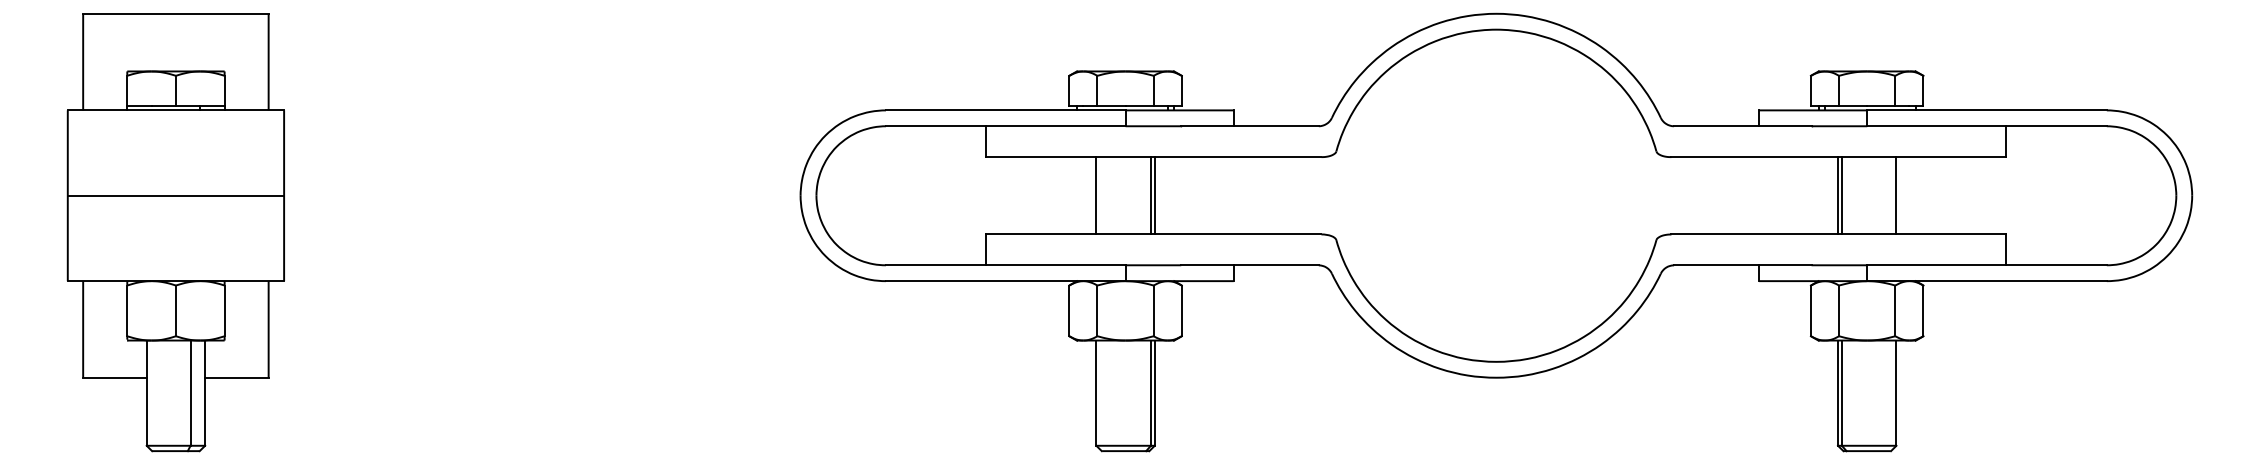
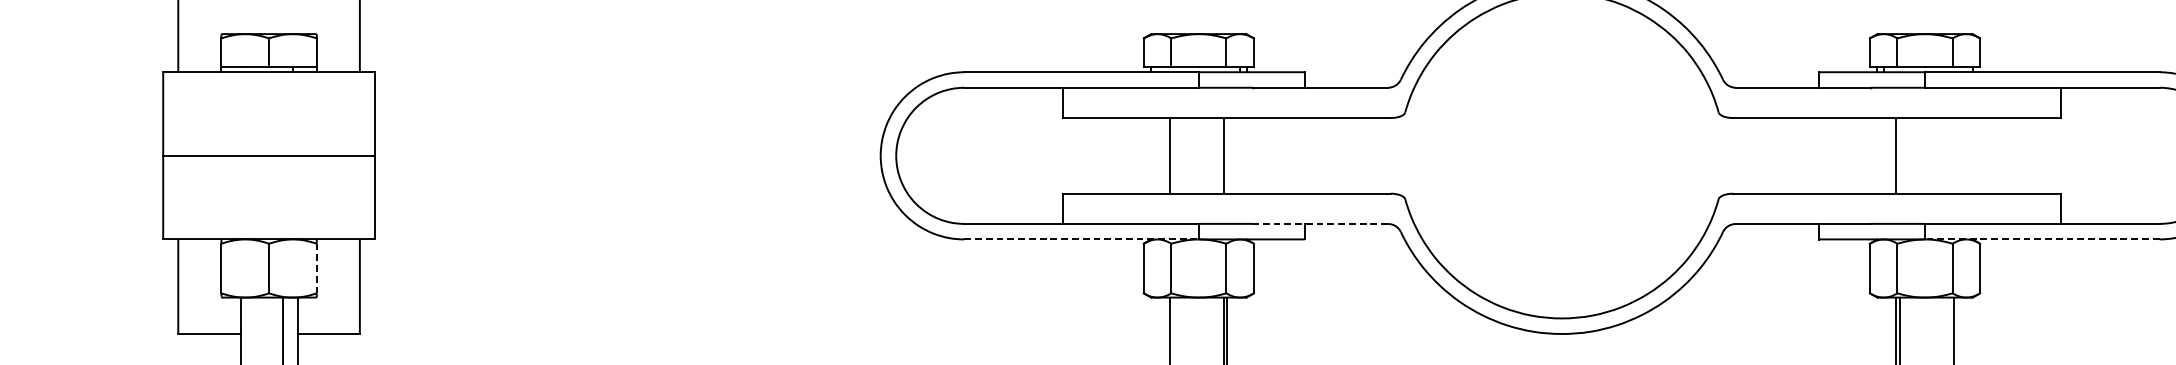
line: (1154, 195) -> (1227, 155), removed
line: (1841, 195) -> (1899, 155), removed
line: (1896, 195) -> (1953, 155), removed
line: (1250, 265) -> (1321, 224), solid -> dashed
line: (1005, 281) -> (1081, 239), solid -> dashed
line: (1987, 281) -> (2042, 239), solid -> dashed
line: (224, 310) -> (316, 268), solid -> dashed

